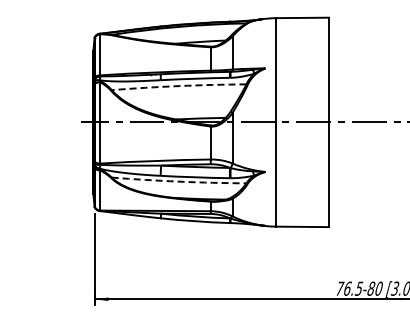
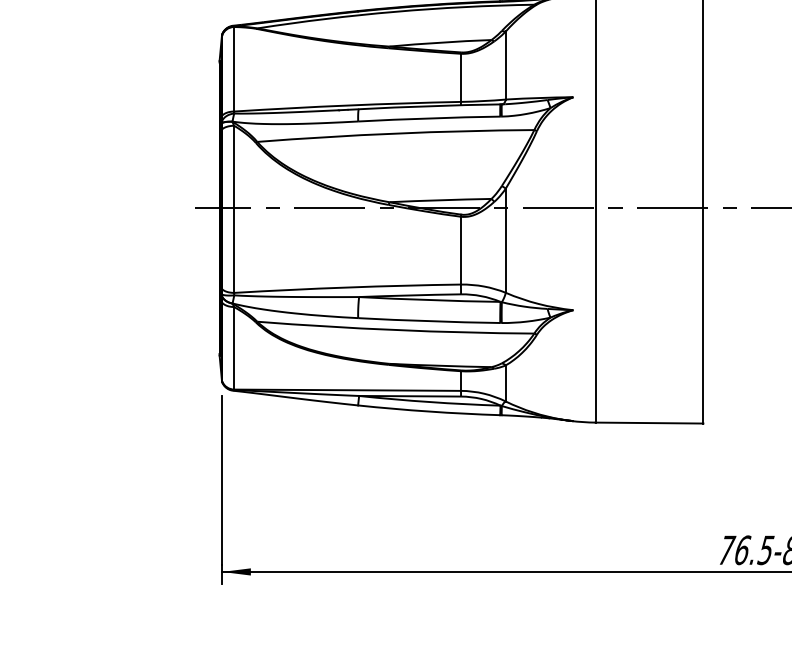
arc: (179, 86) -> (396, 134), dashed -> solid
arc: (179, 181) -> (396, 329), dashed -> solid

